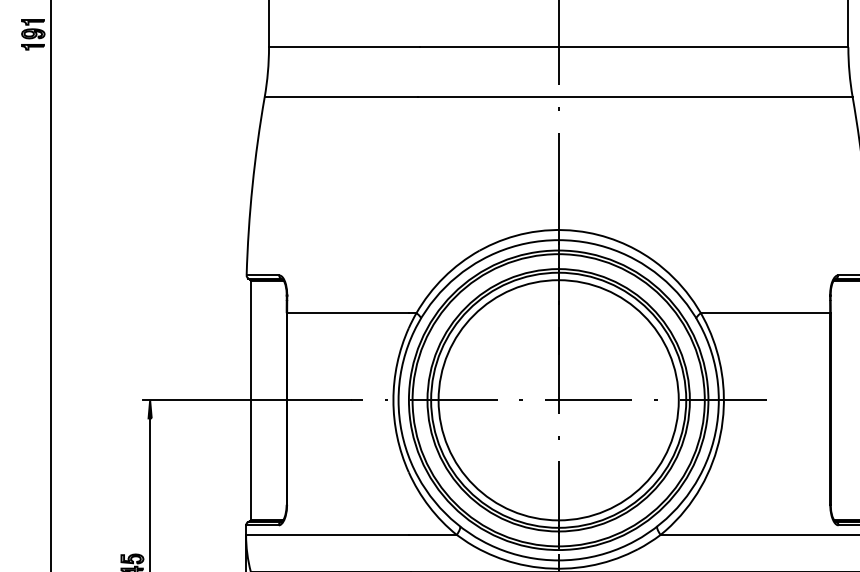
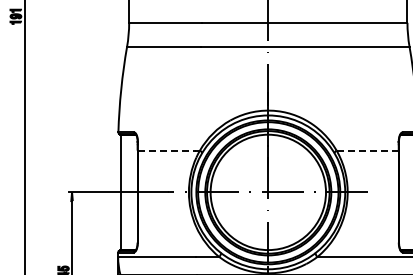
line: (348, 313) -> (167, 150), solid -> dashed
line: (767, 313) -> (368, 150), solid -> dashed

